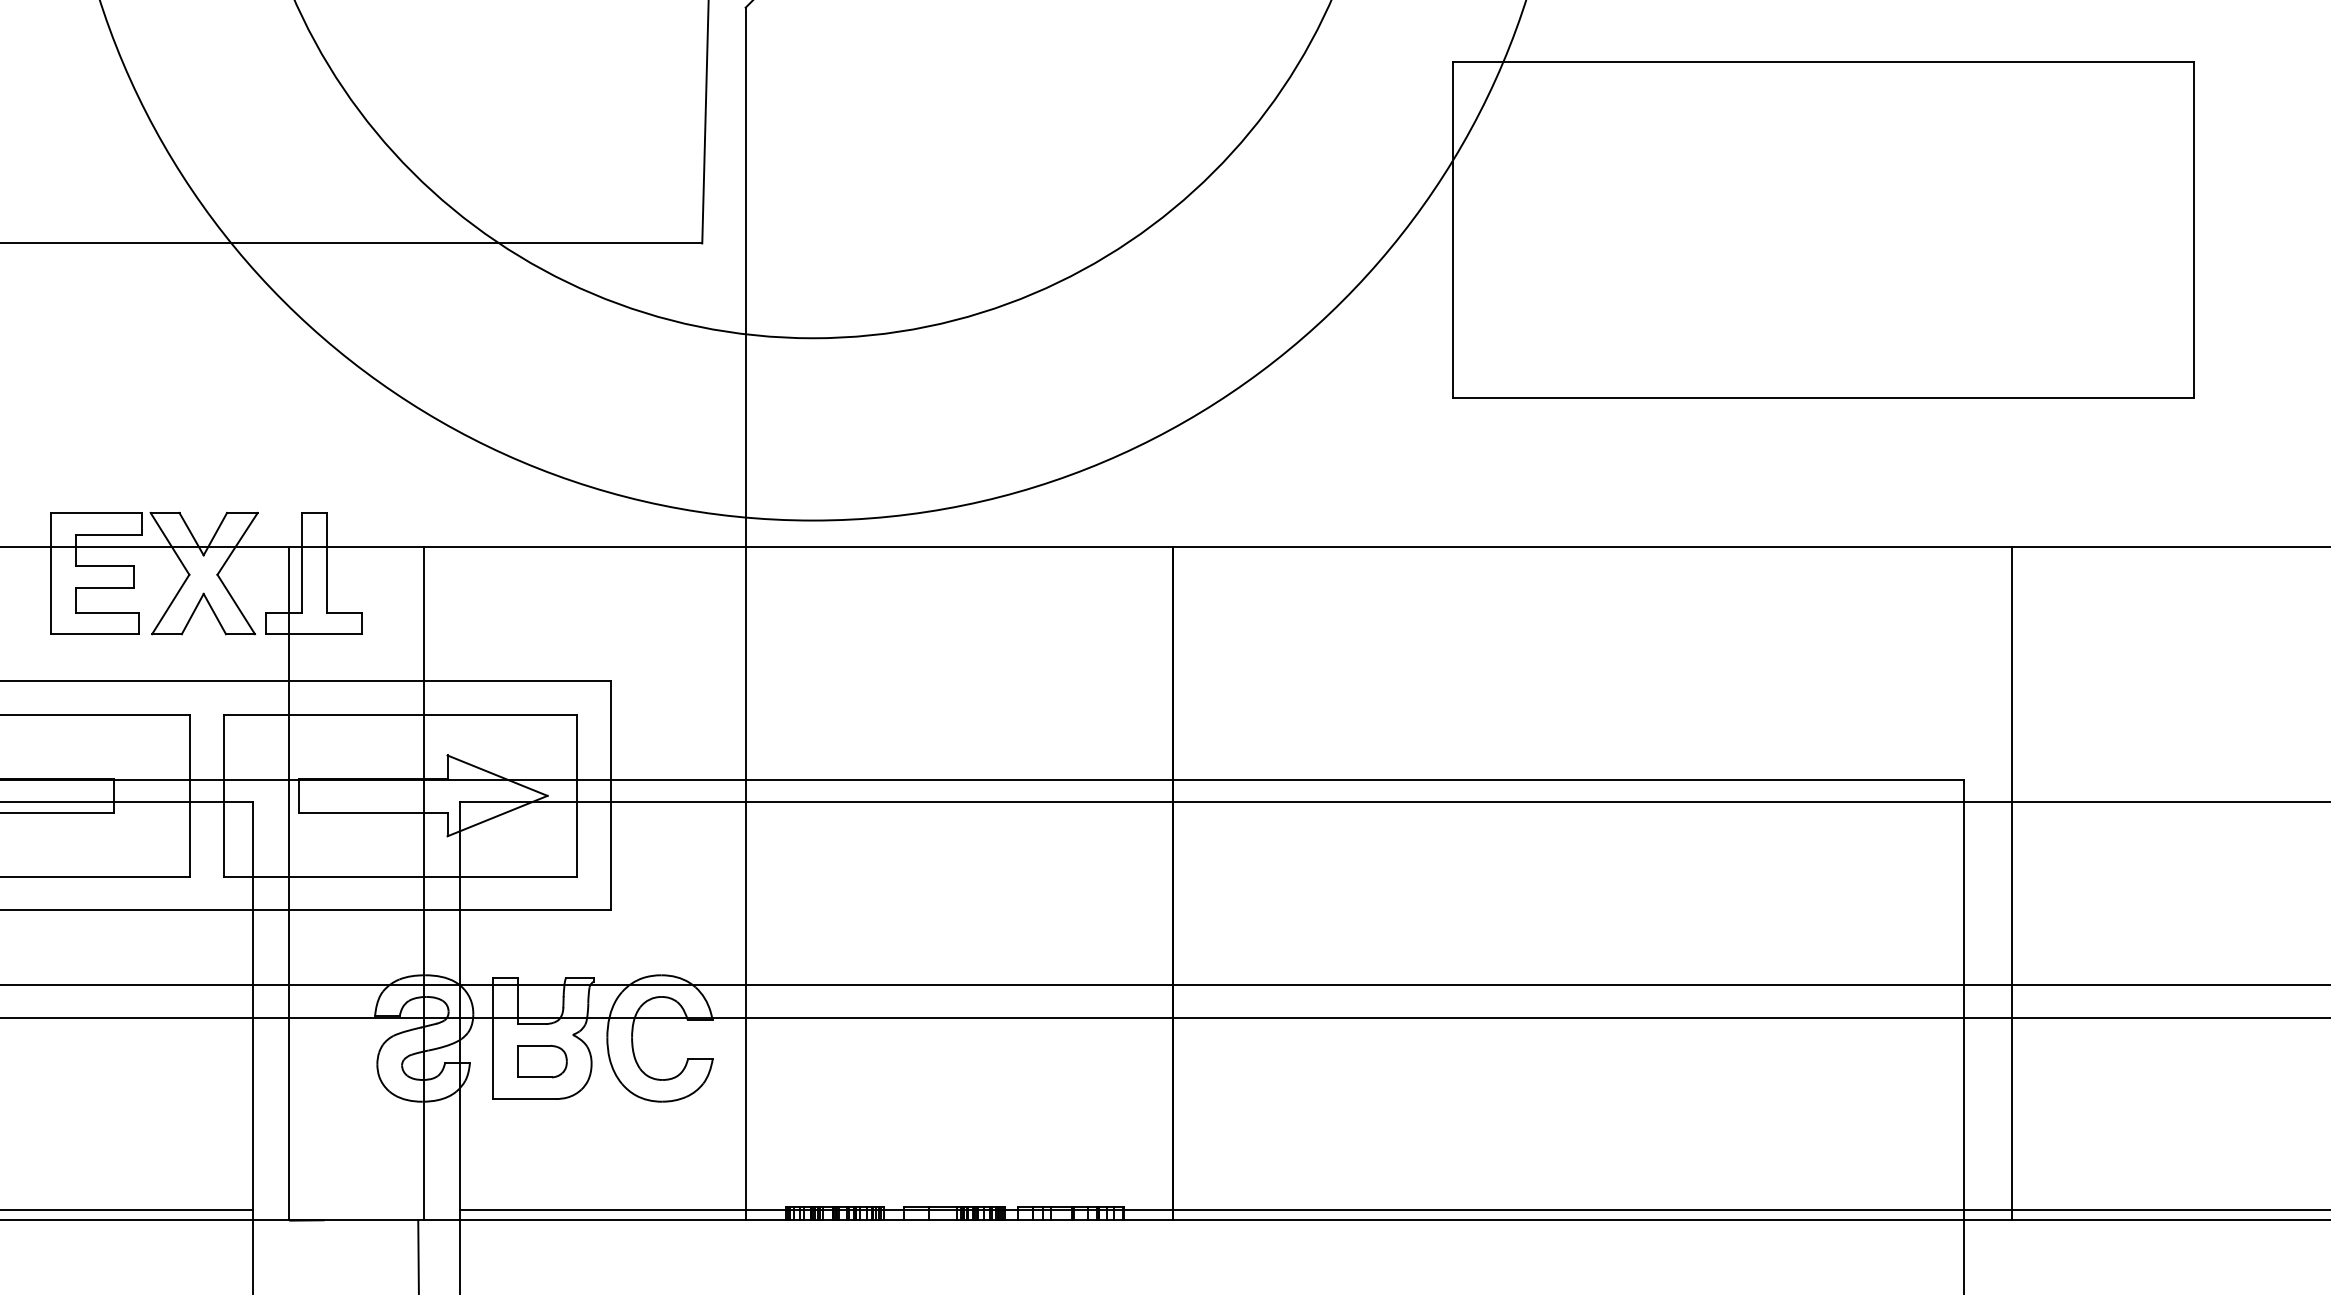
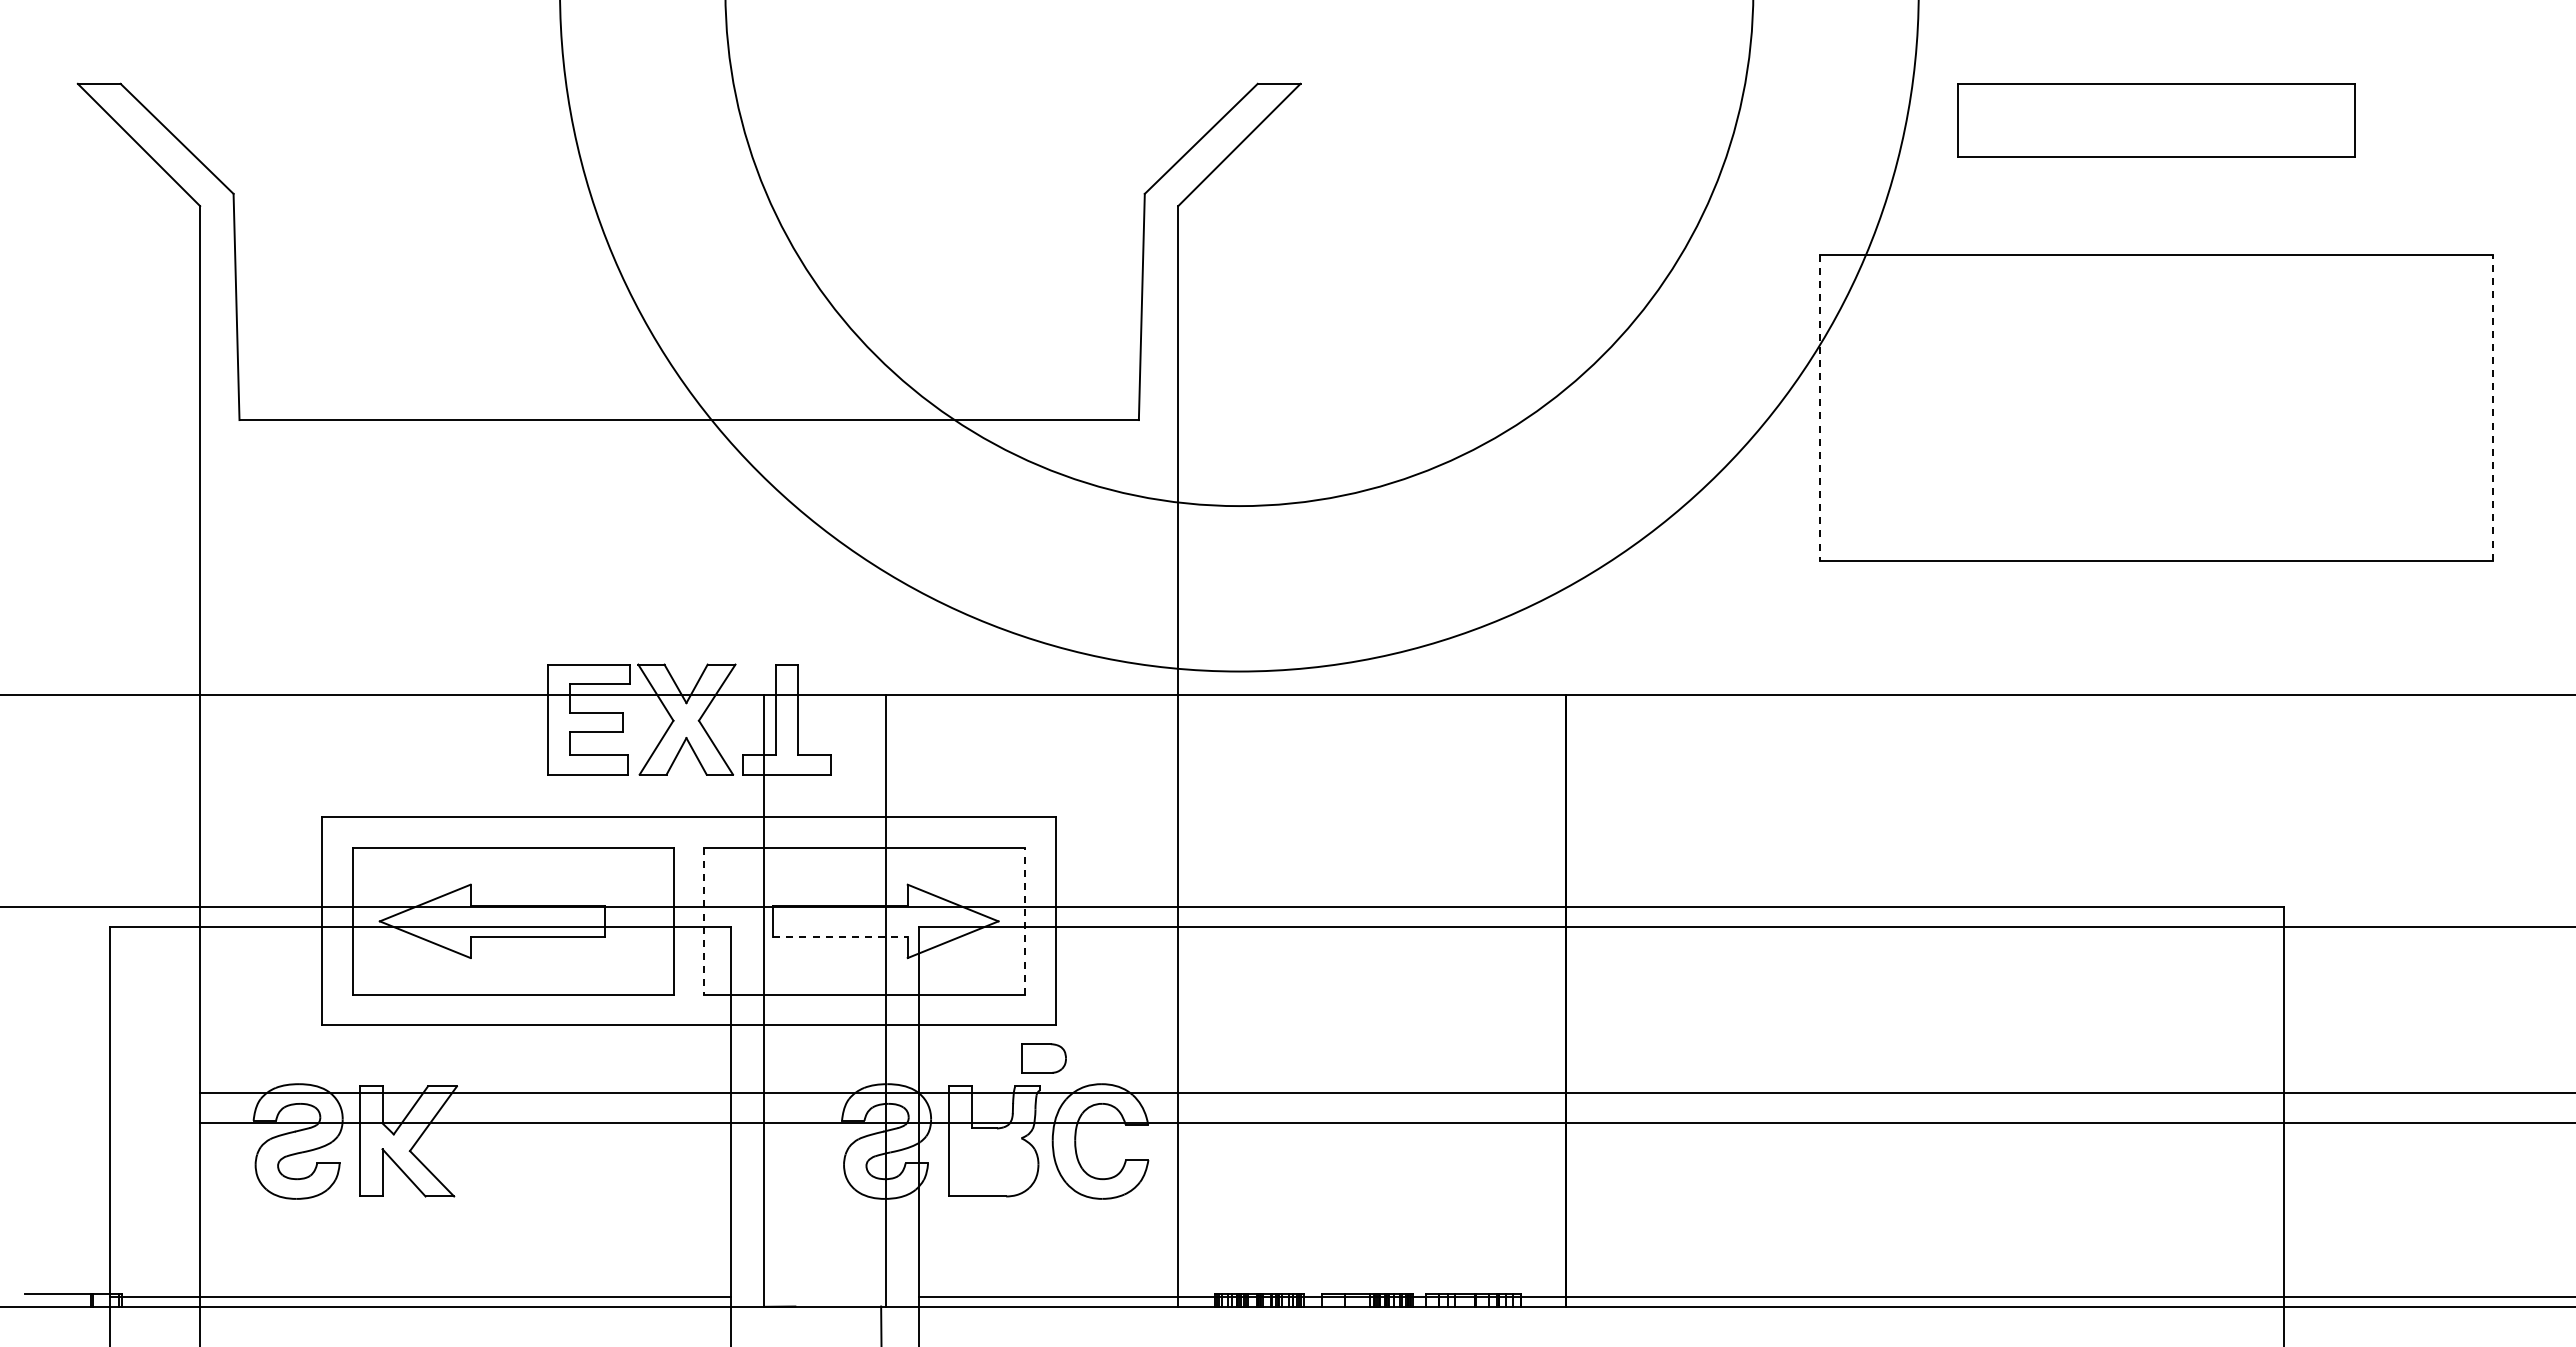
line: (1453, 229) -> (1820, 407), solid -> dashed
line: (2193, 229) -> (2492, 407), solid -> dashed
line: (577, 794) -> (1025, 920), solid -> dashed
line: (223, 796) -> (704, 921), solid -> dashed
line: (374, 812) -> (841, 936), solid -> dashed
line: (2012, 883) -> (2327, 1000), removed
part: (542, 1061) -> (1043, 1058), moved

